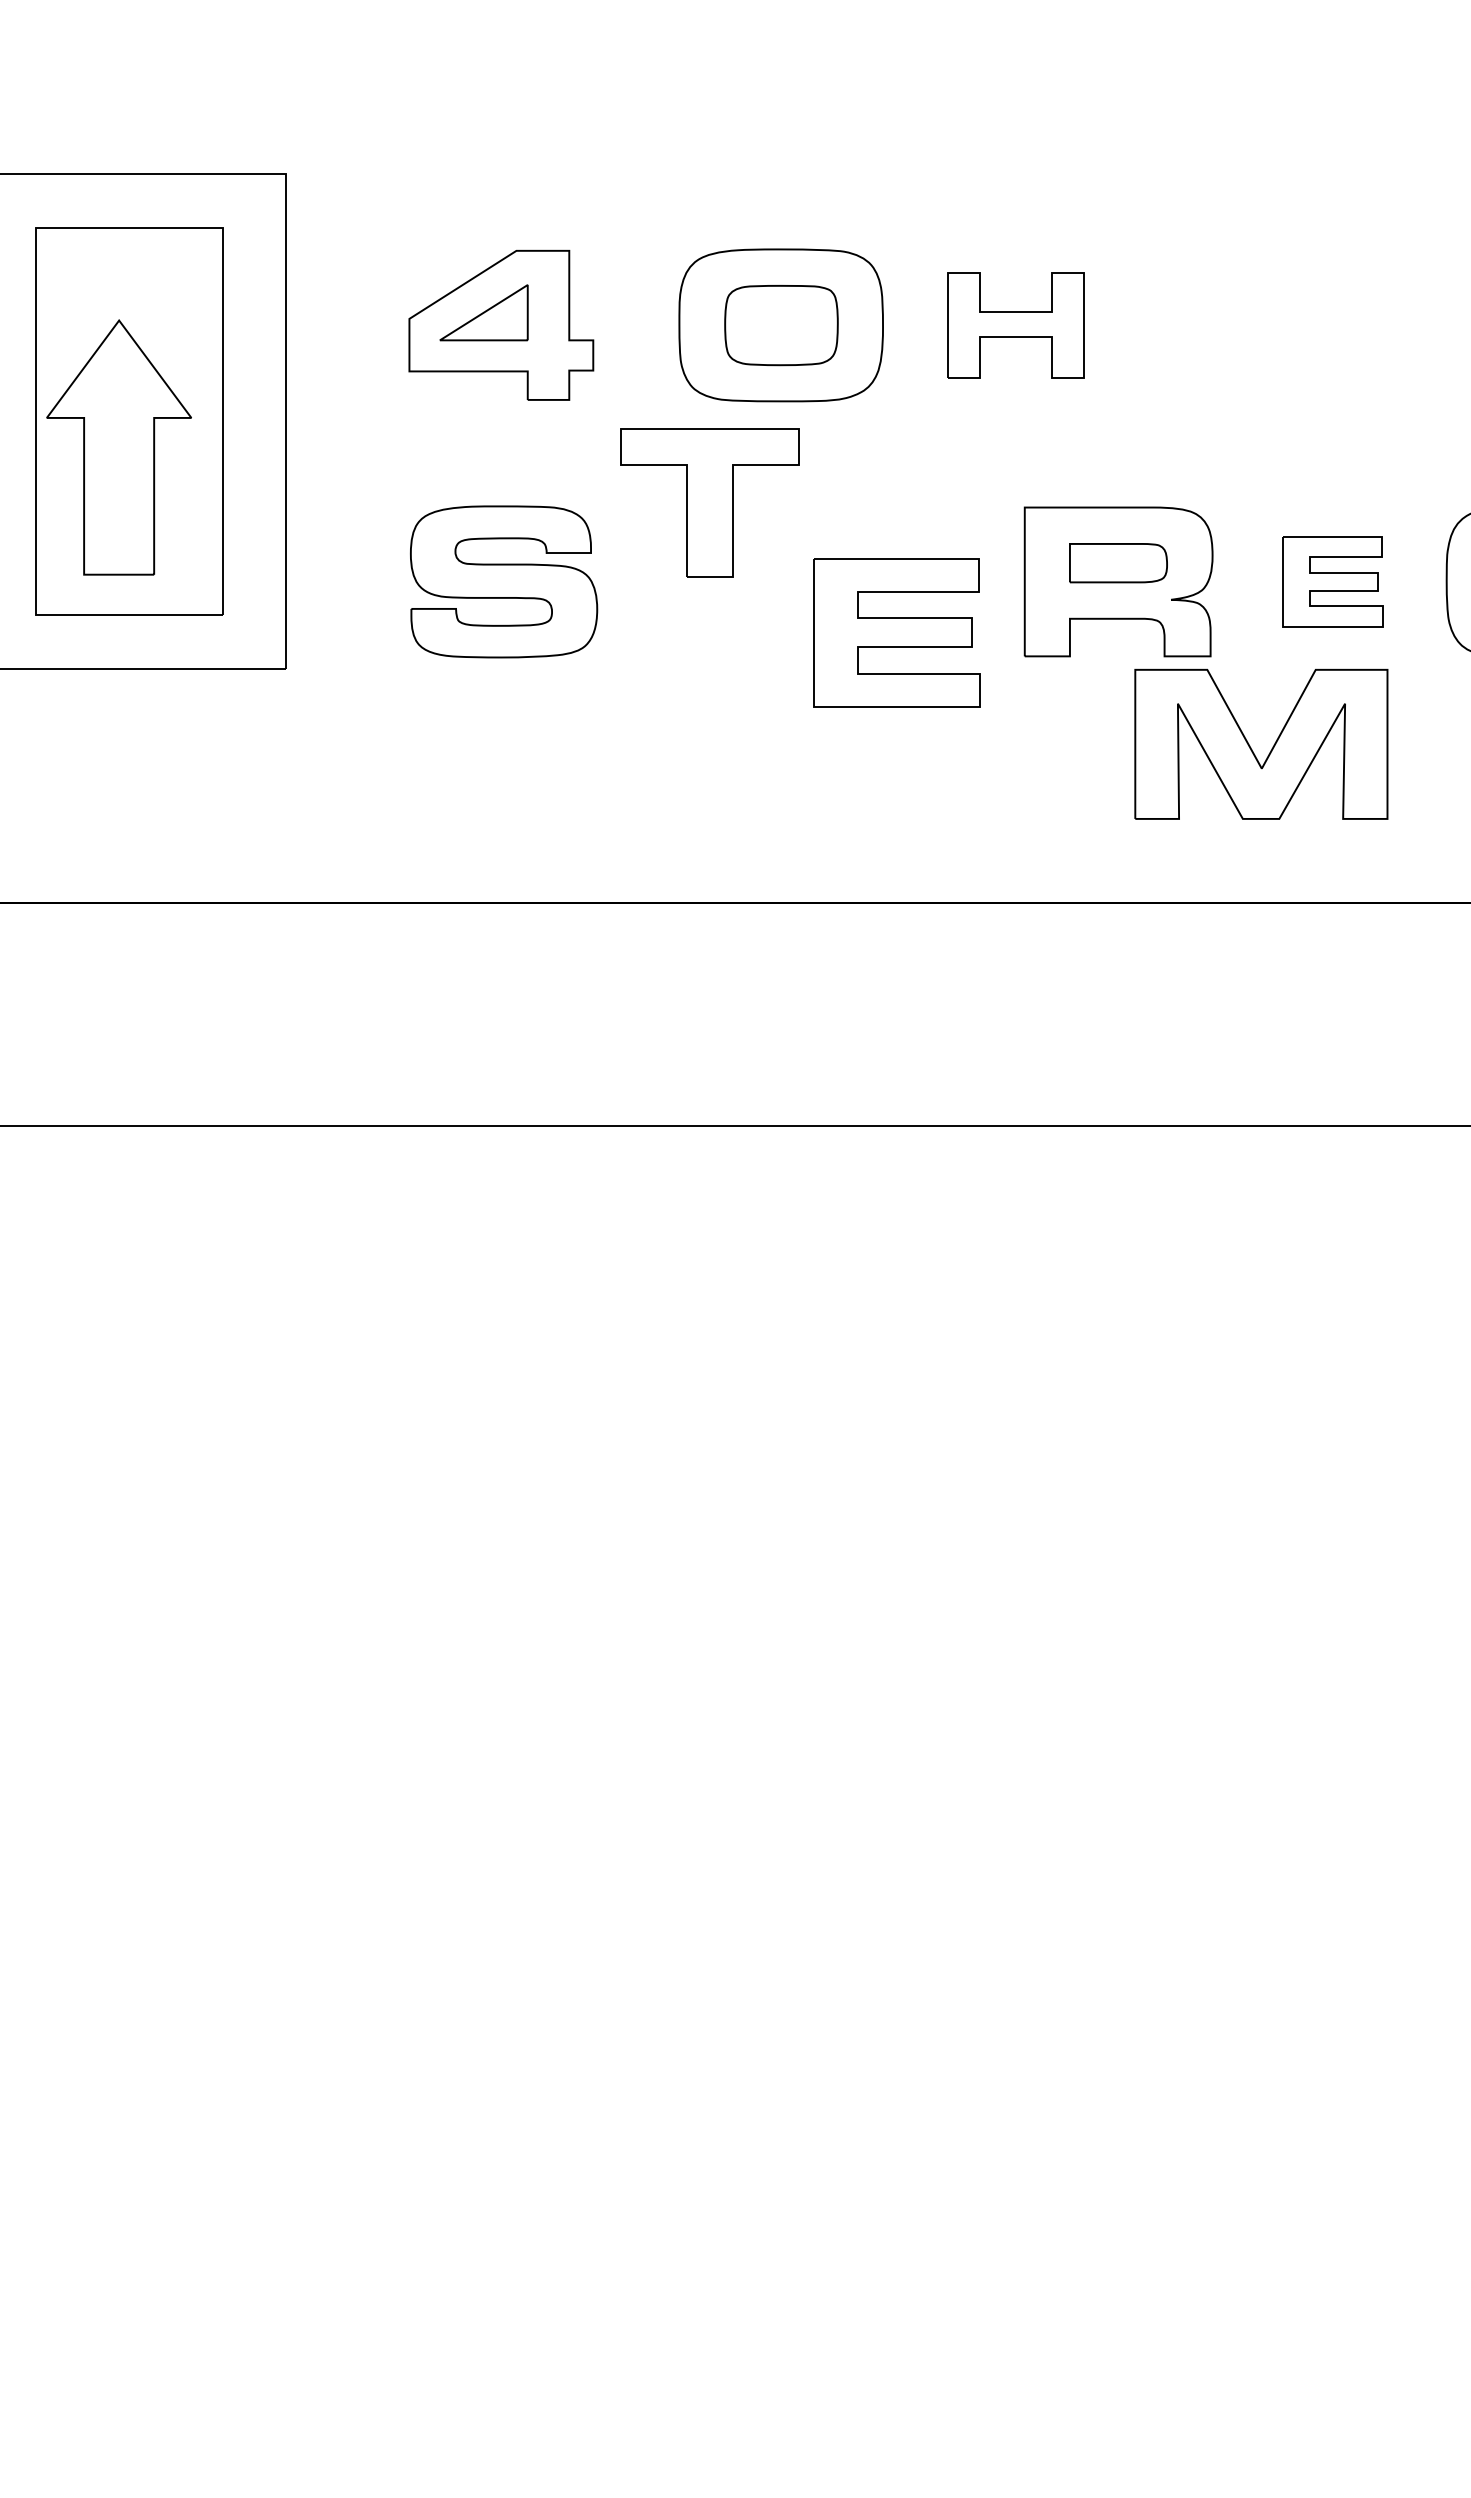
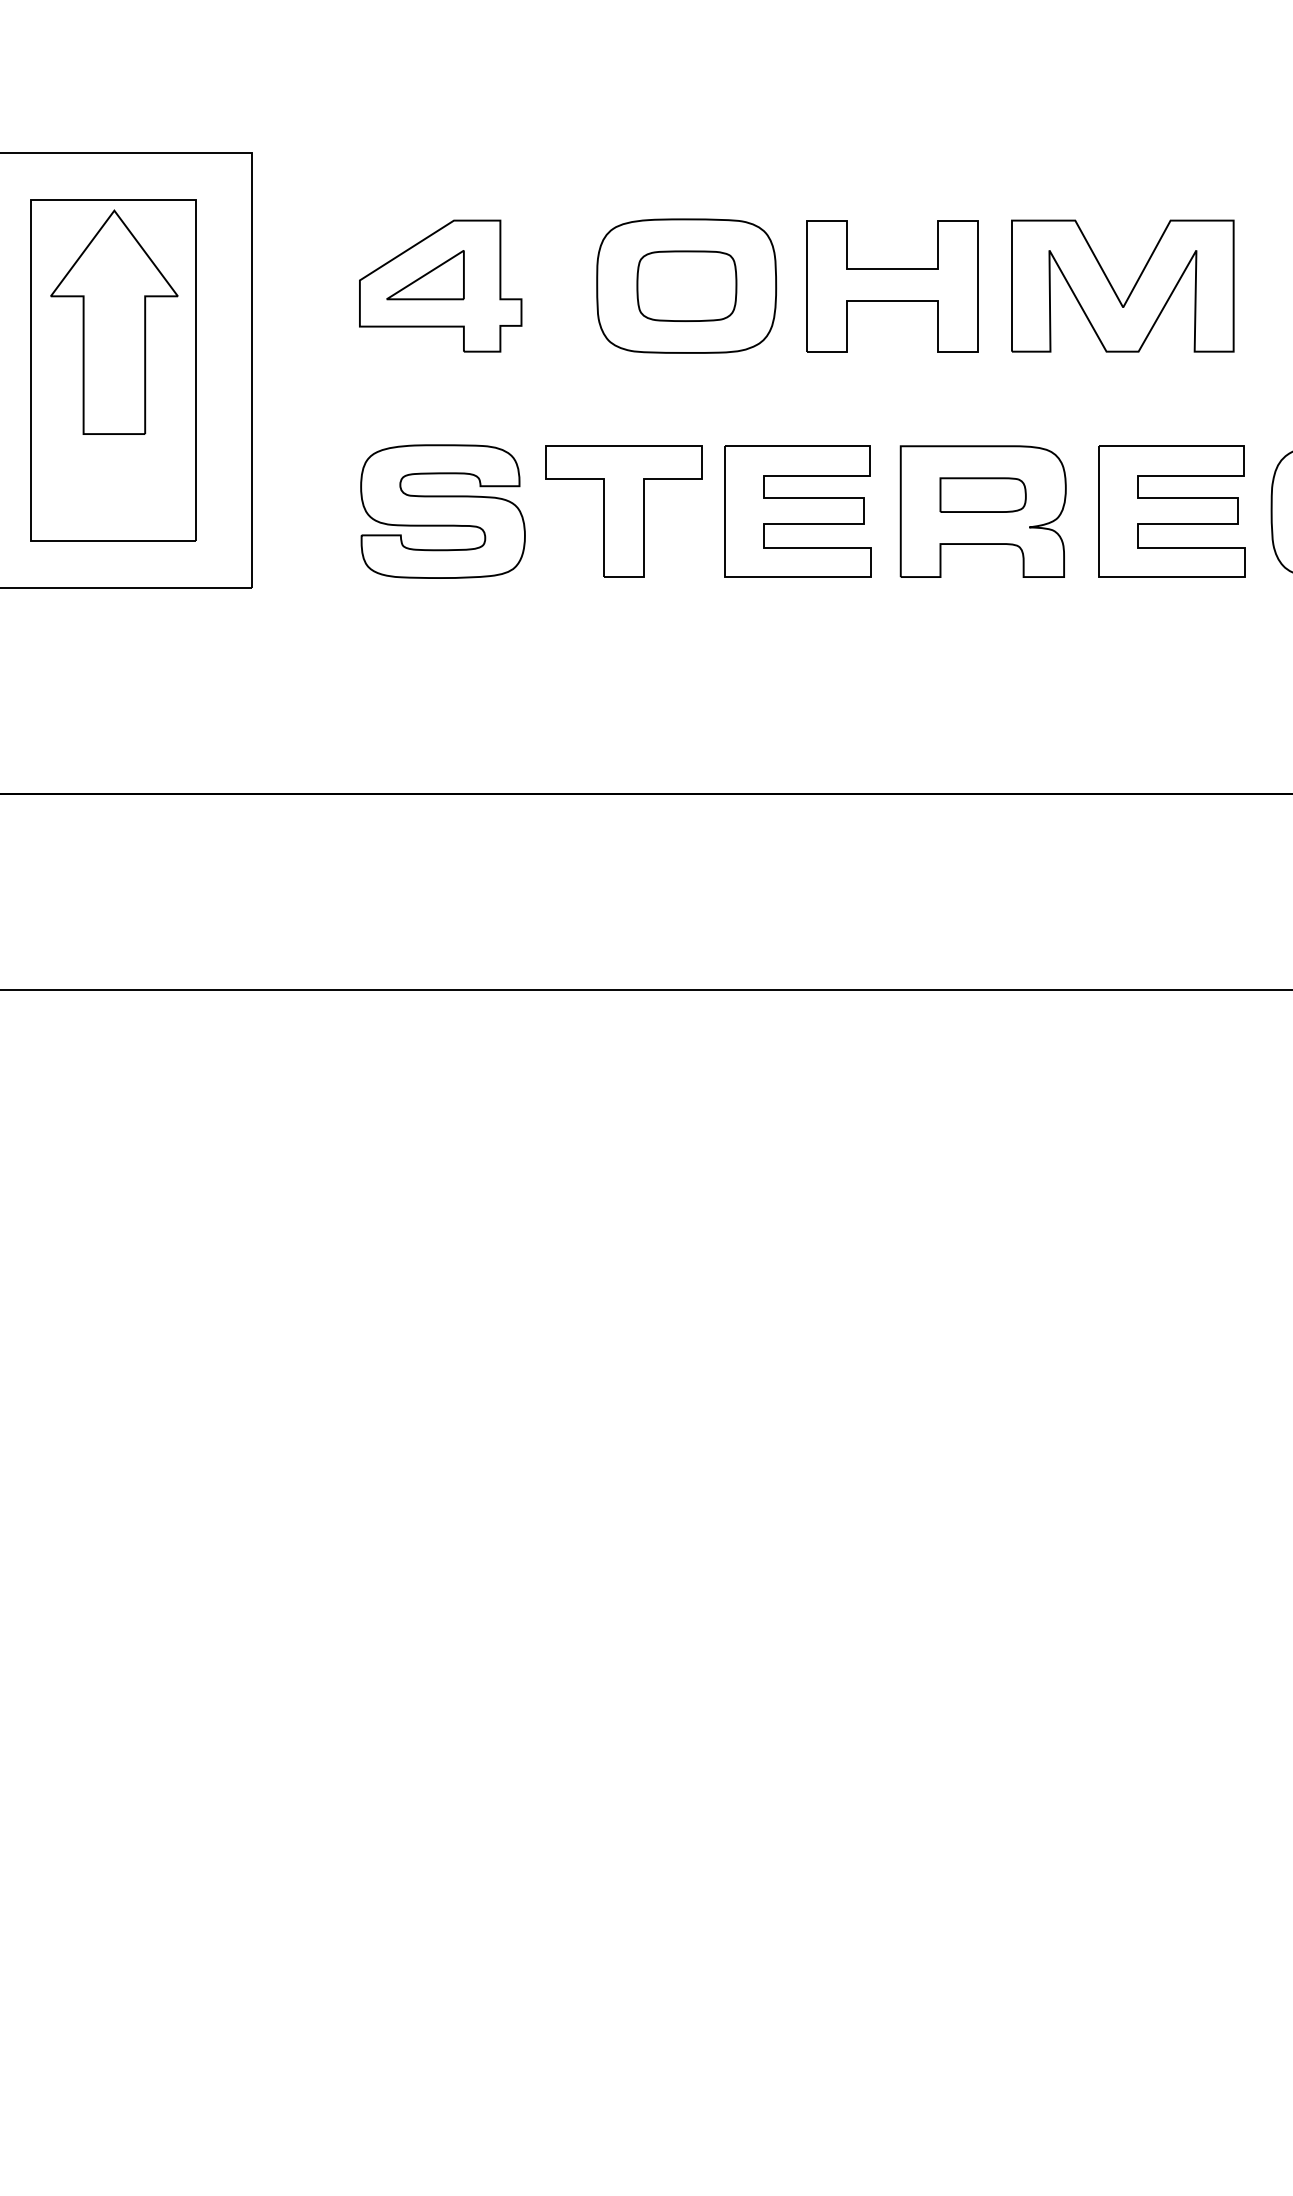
part: (1015, 325) -> (892, 286), size x1.43
part: (118, 447) -> (113, 322), moved
part: (709, 502) -> (623, 511), moved
part: (1332, 581) -> (1171, 511), size x1.67
part: (896, 632) -> (797, 511), moved
part: (1251, 747) -> (1114, 288), moved

